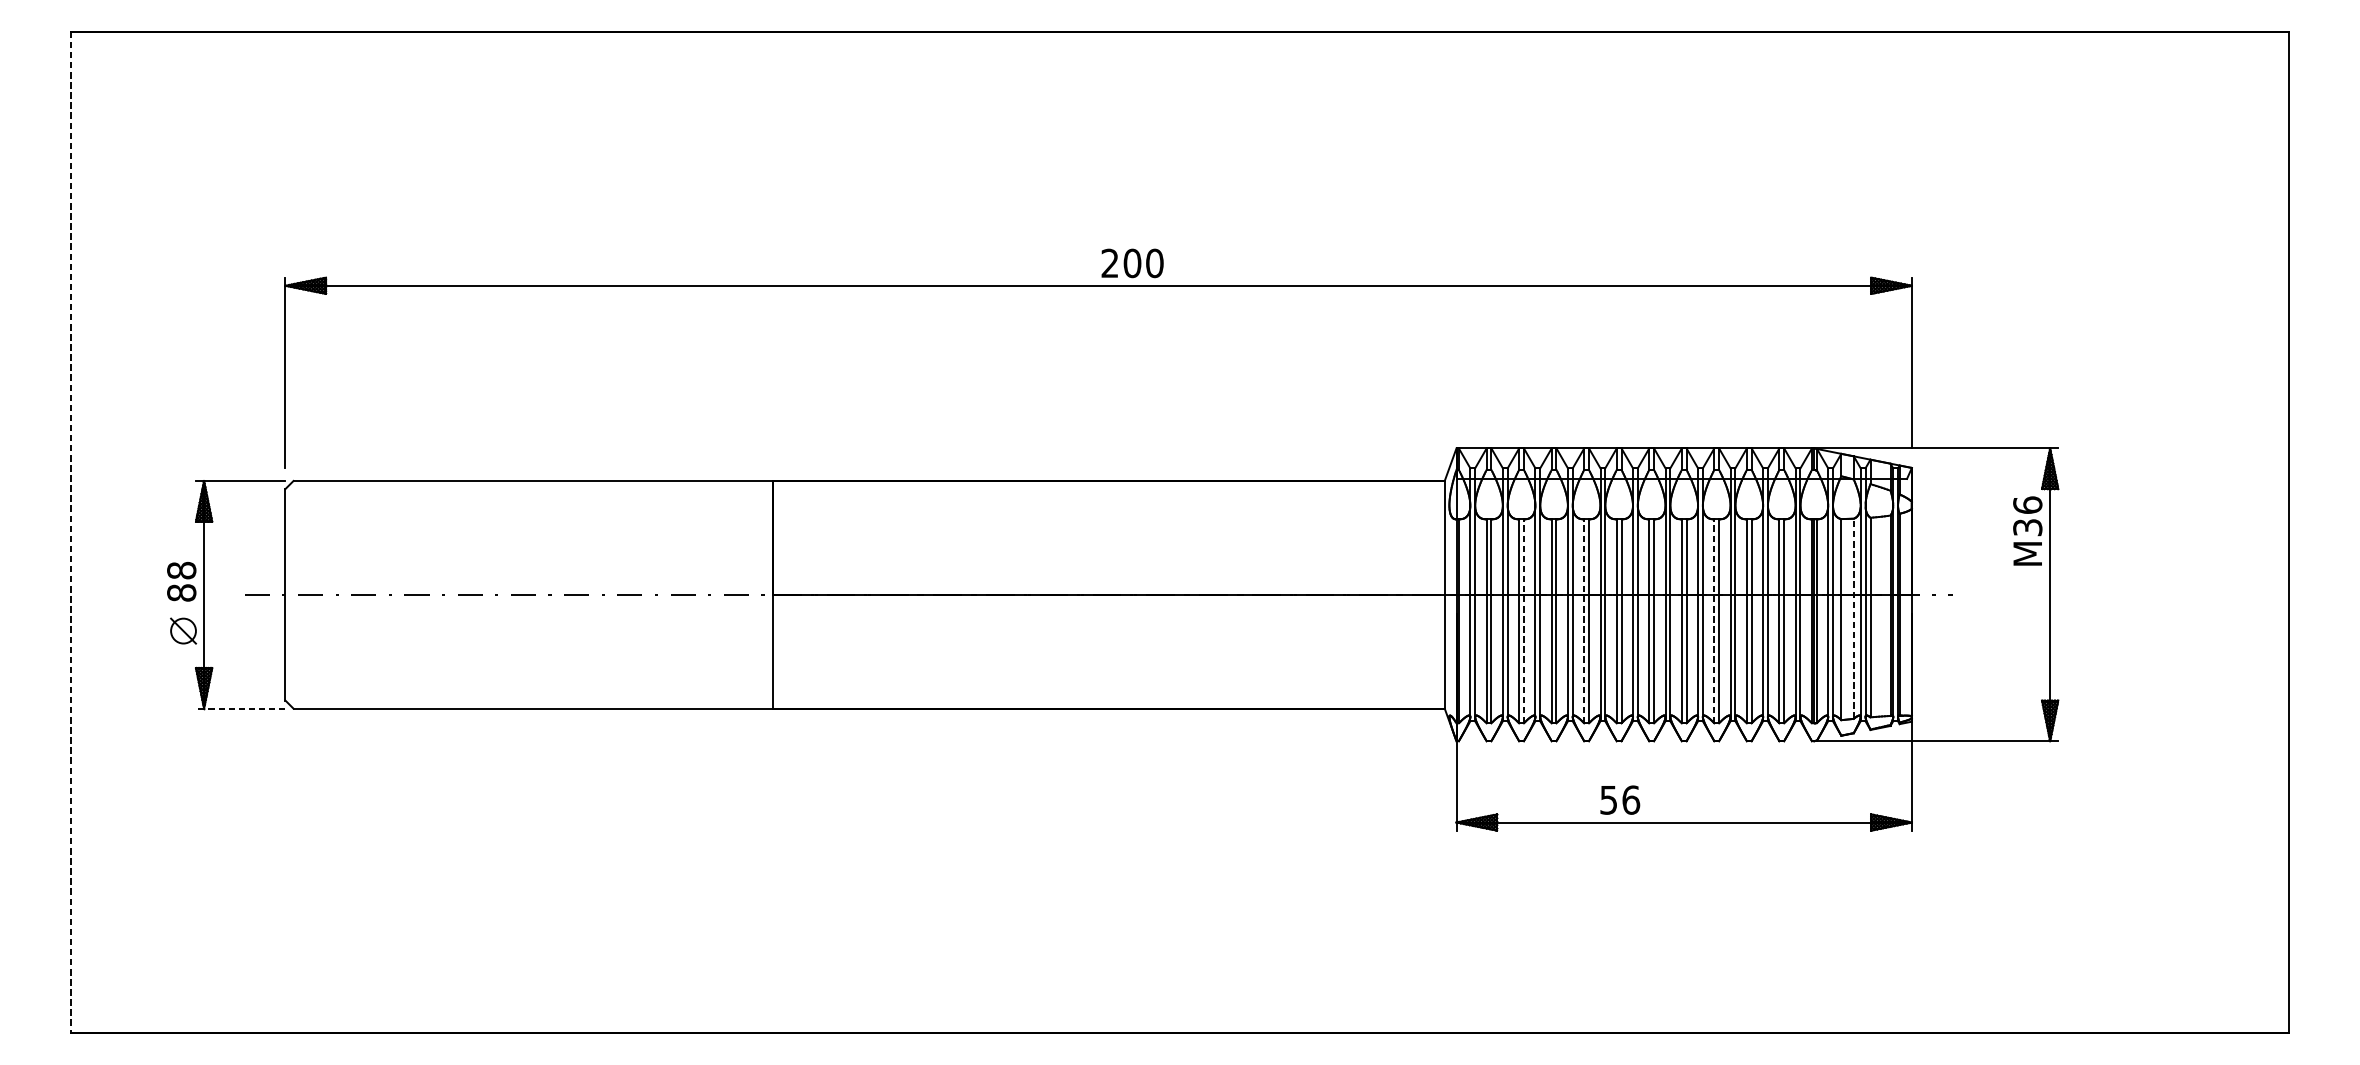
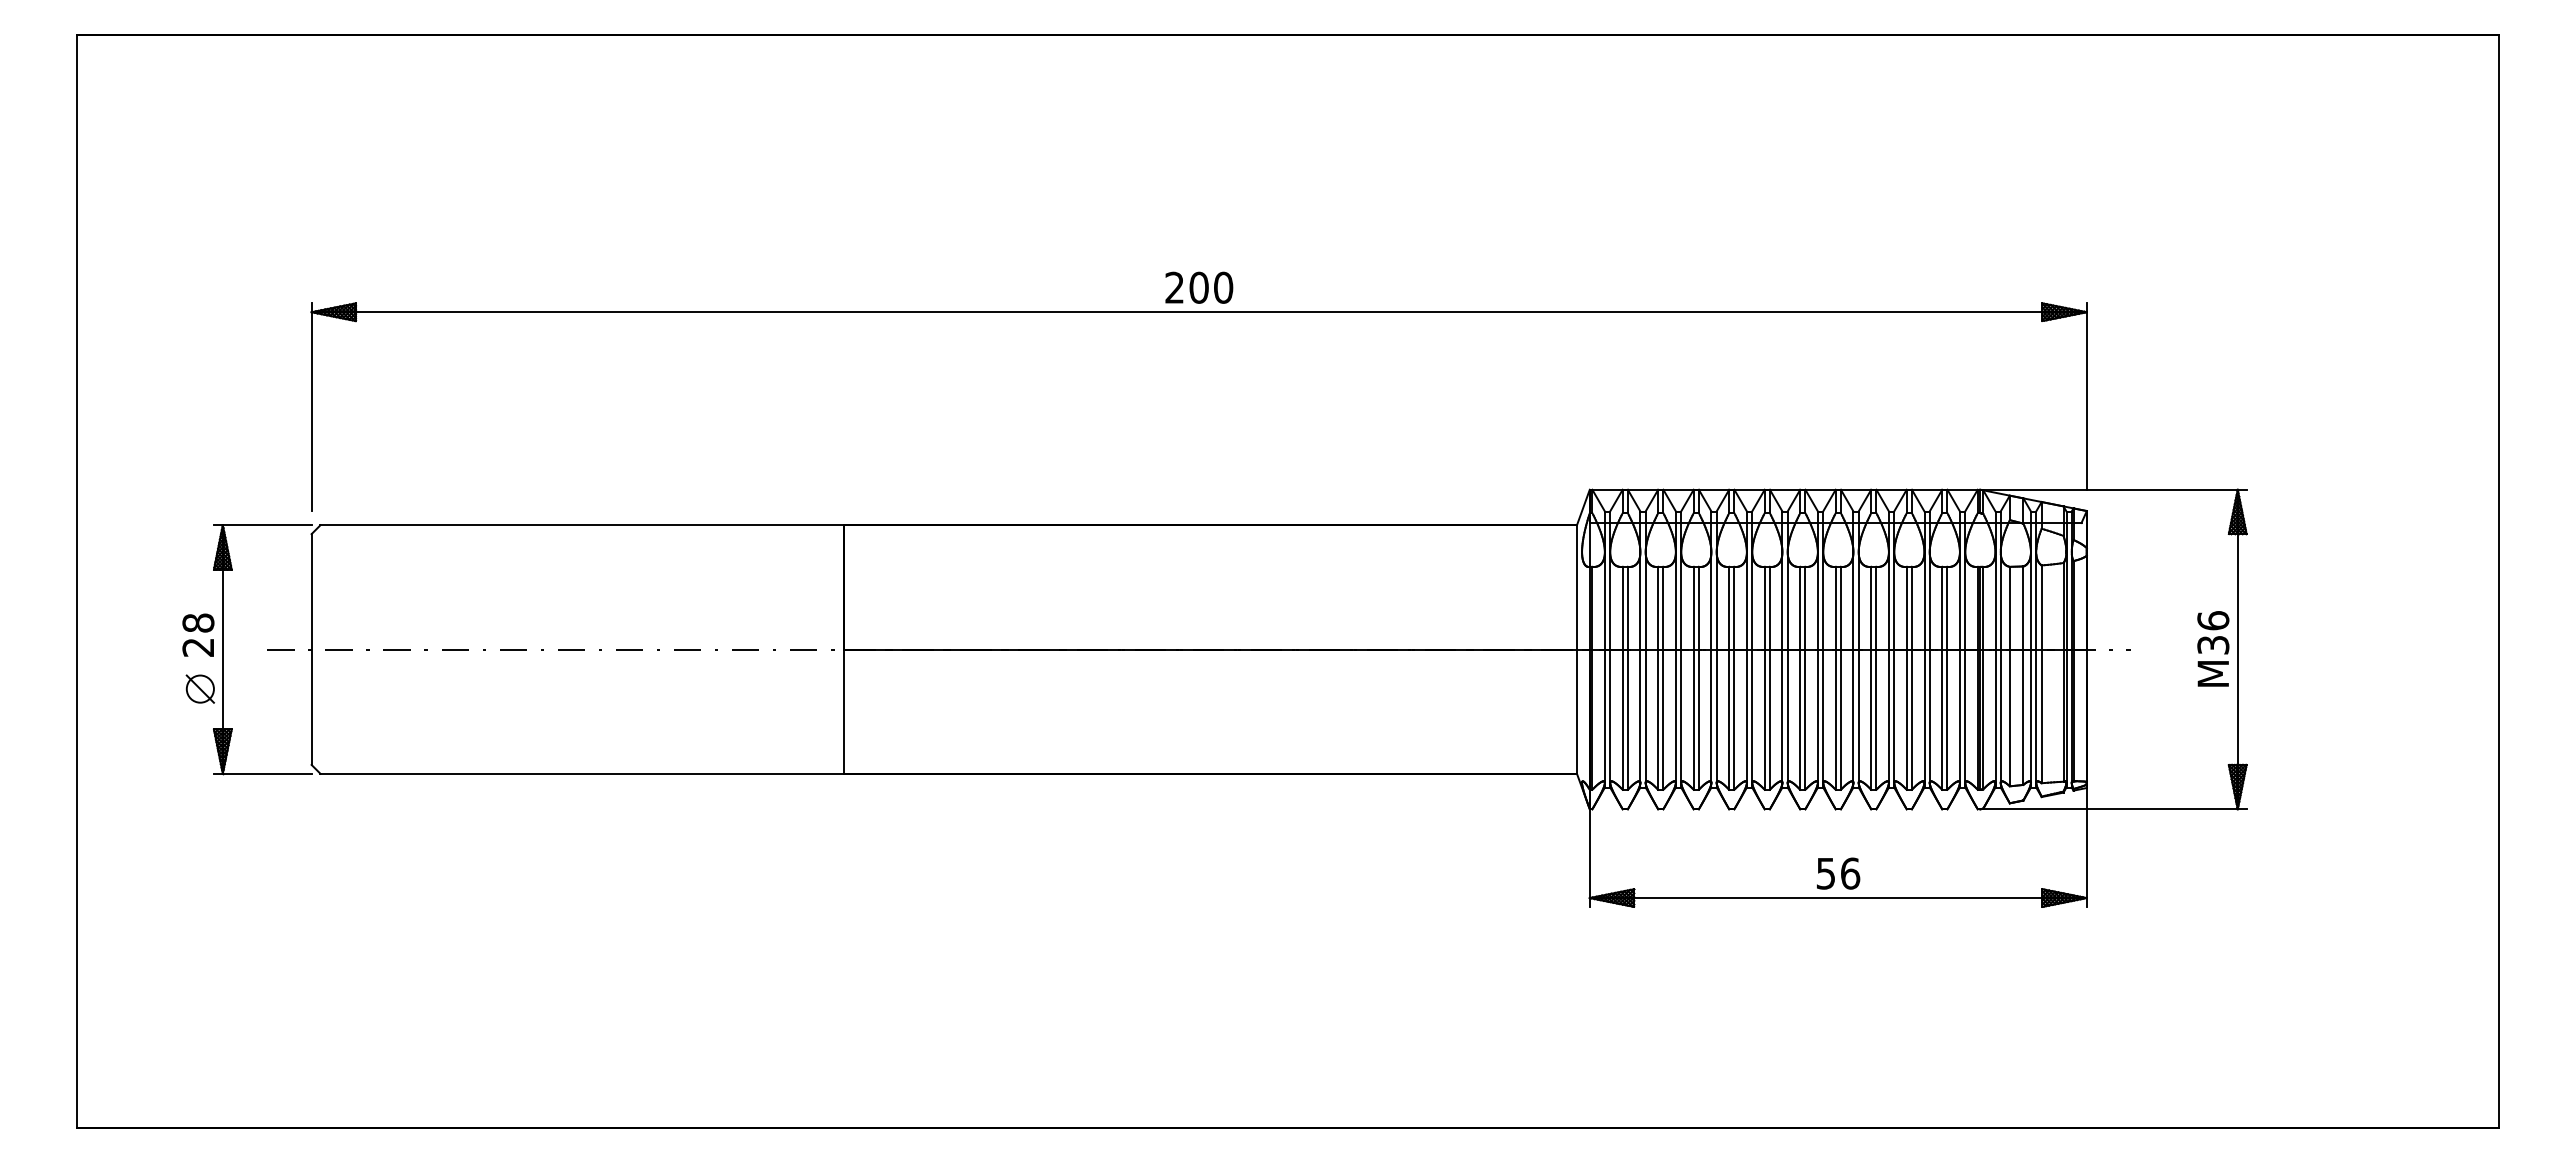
text: (1132, 263) -> (1199, 287), moved
text: (2027, 530) -> (2213, 648), moved
line: (70, 532) -> (77, 581), dashed -> solid
text: (181, 592) -> (198, 647), 88 -> 28
line: (1853, 618) -> (2023, 675), dashed -> solid
line: (1524, 620) -> (1663, 677), dashed -> solid
line: (1584, 620) -> (1729, 677), dashed -> solid
line: (1714, 620) -> (1871, 677), dashed -> solid
line: (240, 708) -> (262, 773), dashed -> solid
text: (1620, 800) -> (1838, 873), moved

